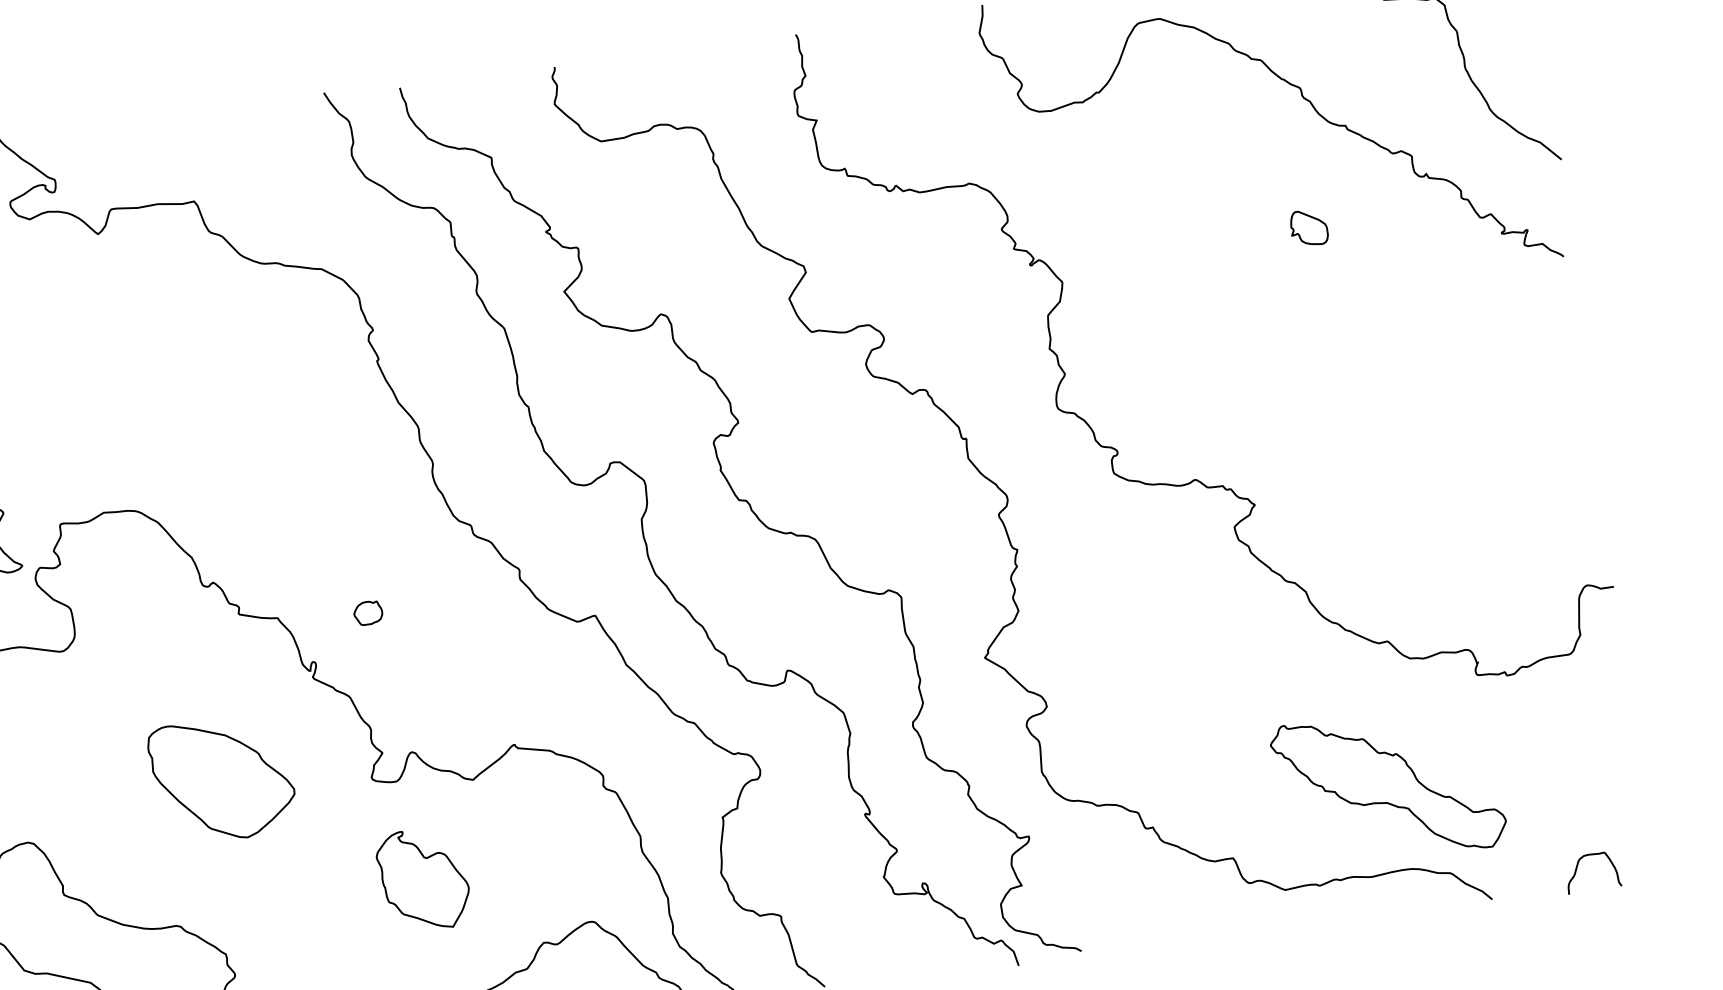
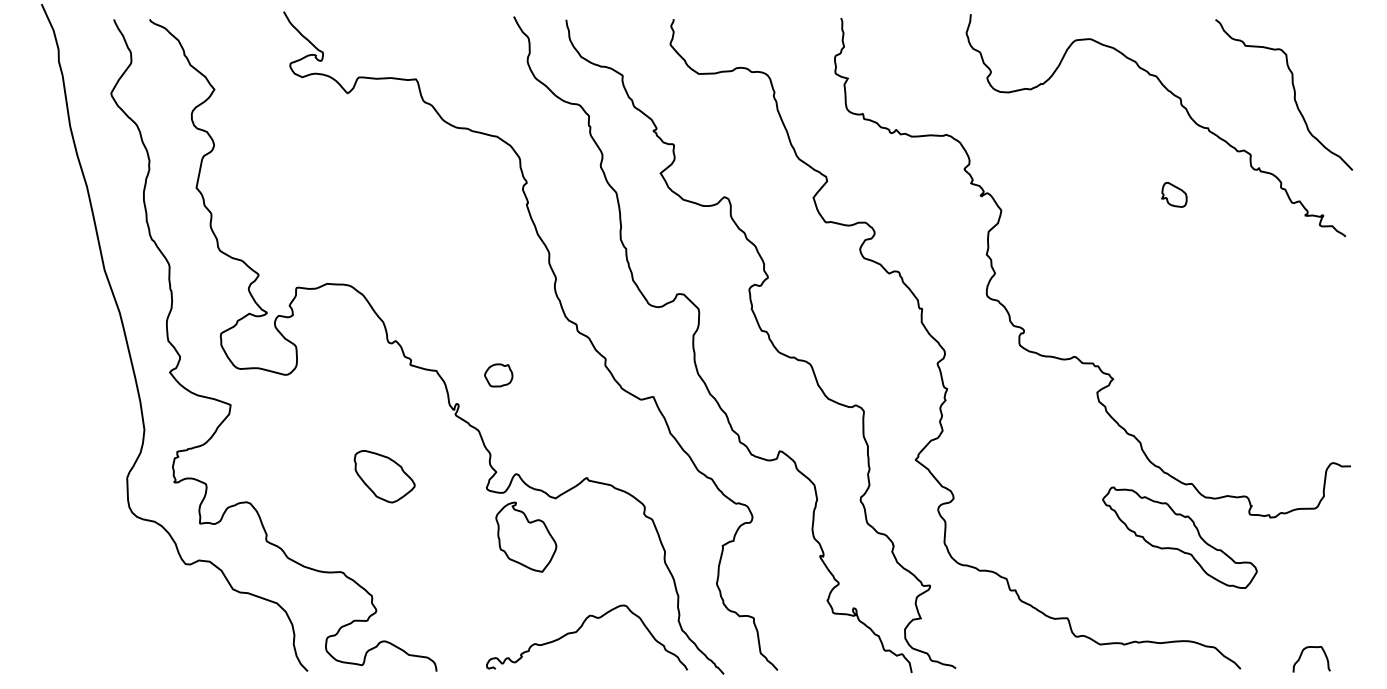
part: (367, 613) -> (498, 375), size x1.43
part: (222, 779) -> (384, 476), size x0.62
part: (1388, 785) -> (1179, 537), moved
part: (423, 878) -> (526, 536), moved

